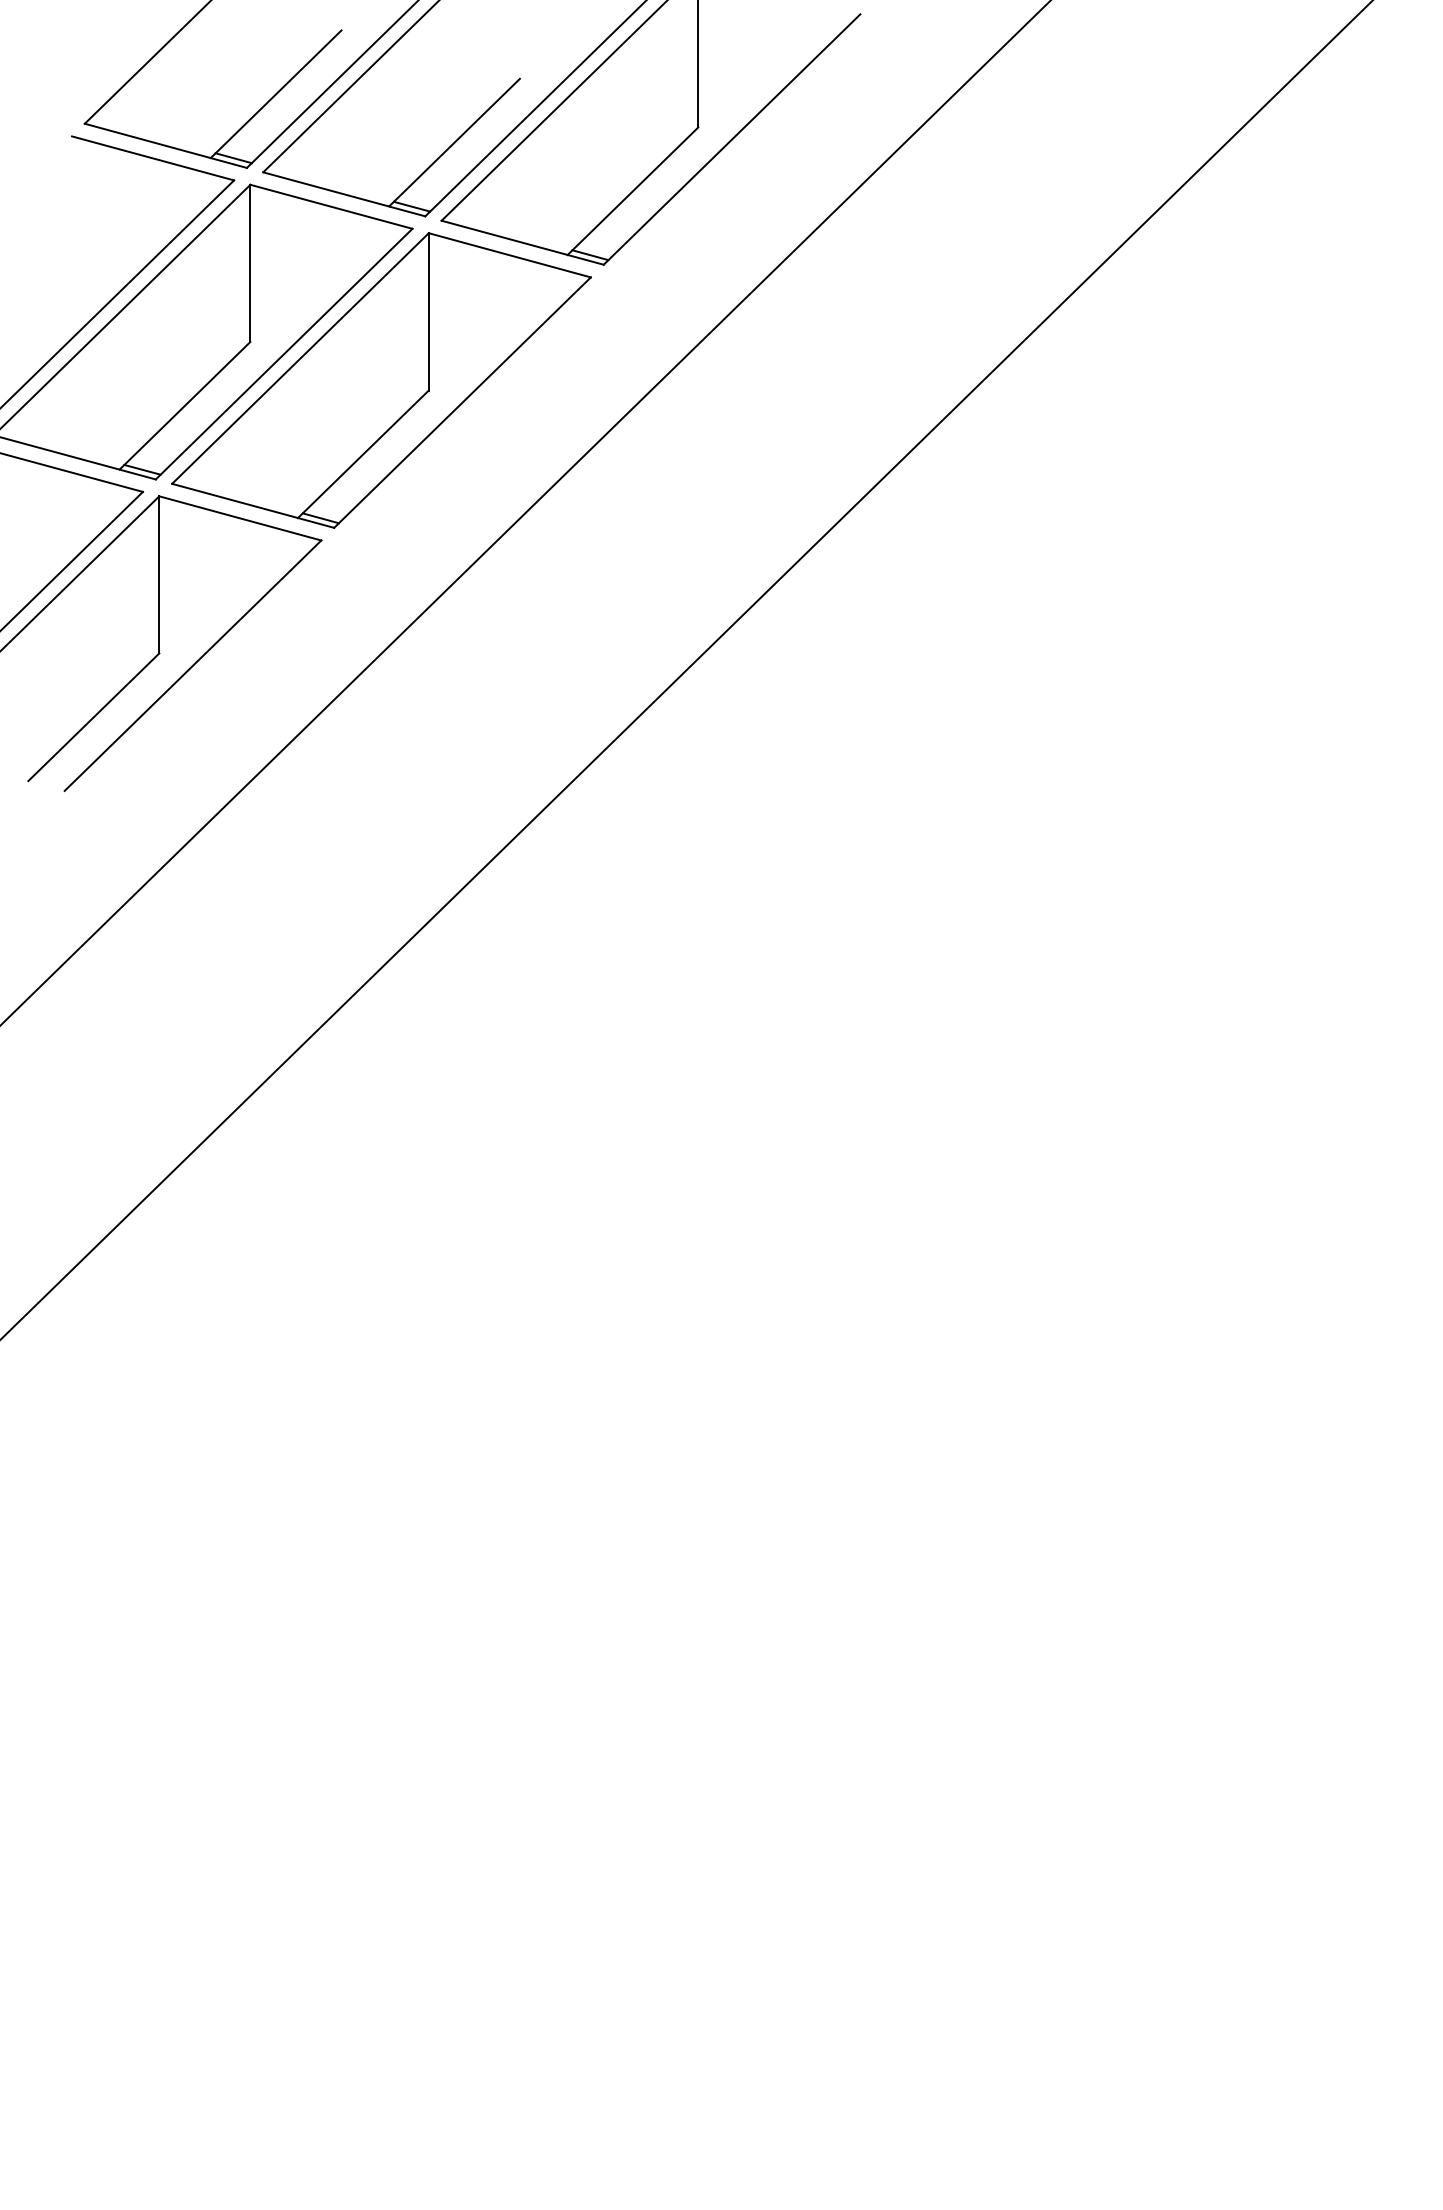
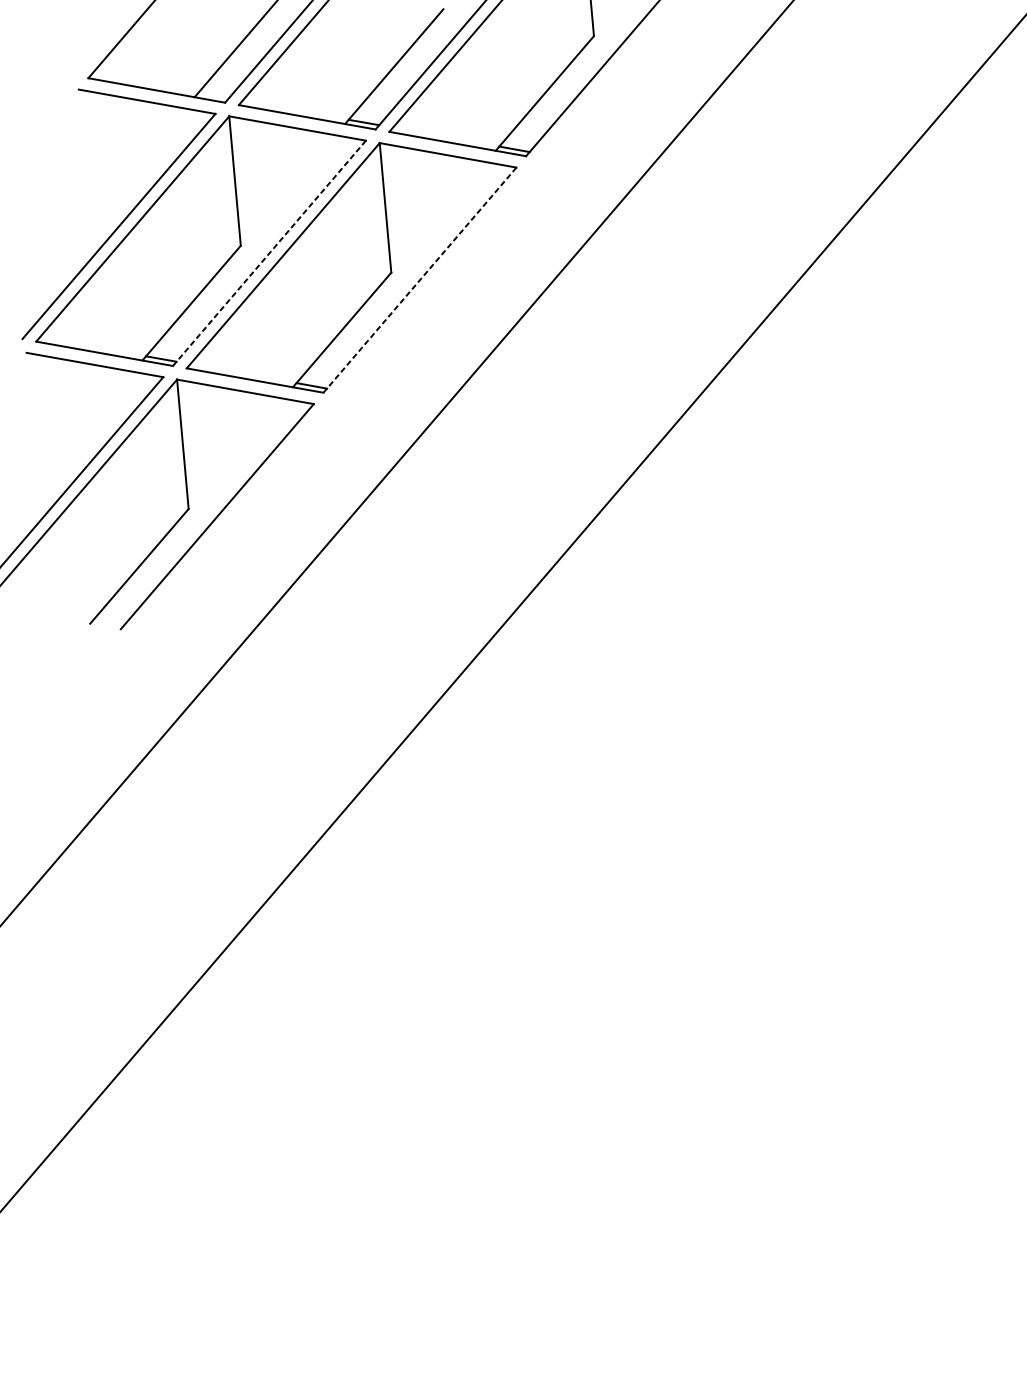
line: (233, 158) -> (213, 95), removed
line: (283, 354) -> (268, 253), solid -> dashed
line: (462, 402) -> (419, 280), solid -> dashed

